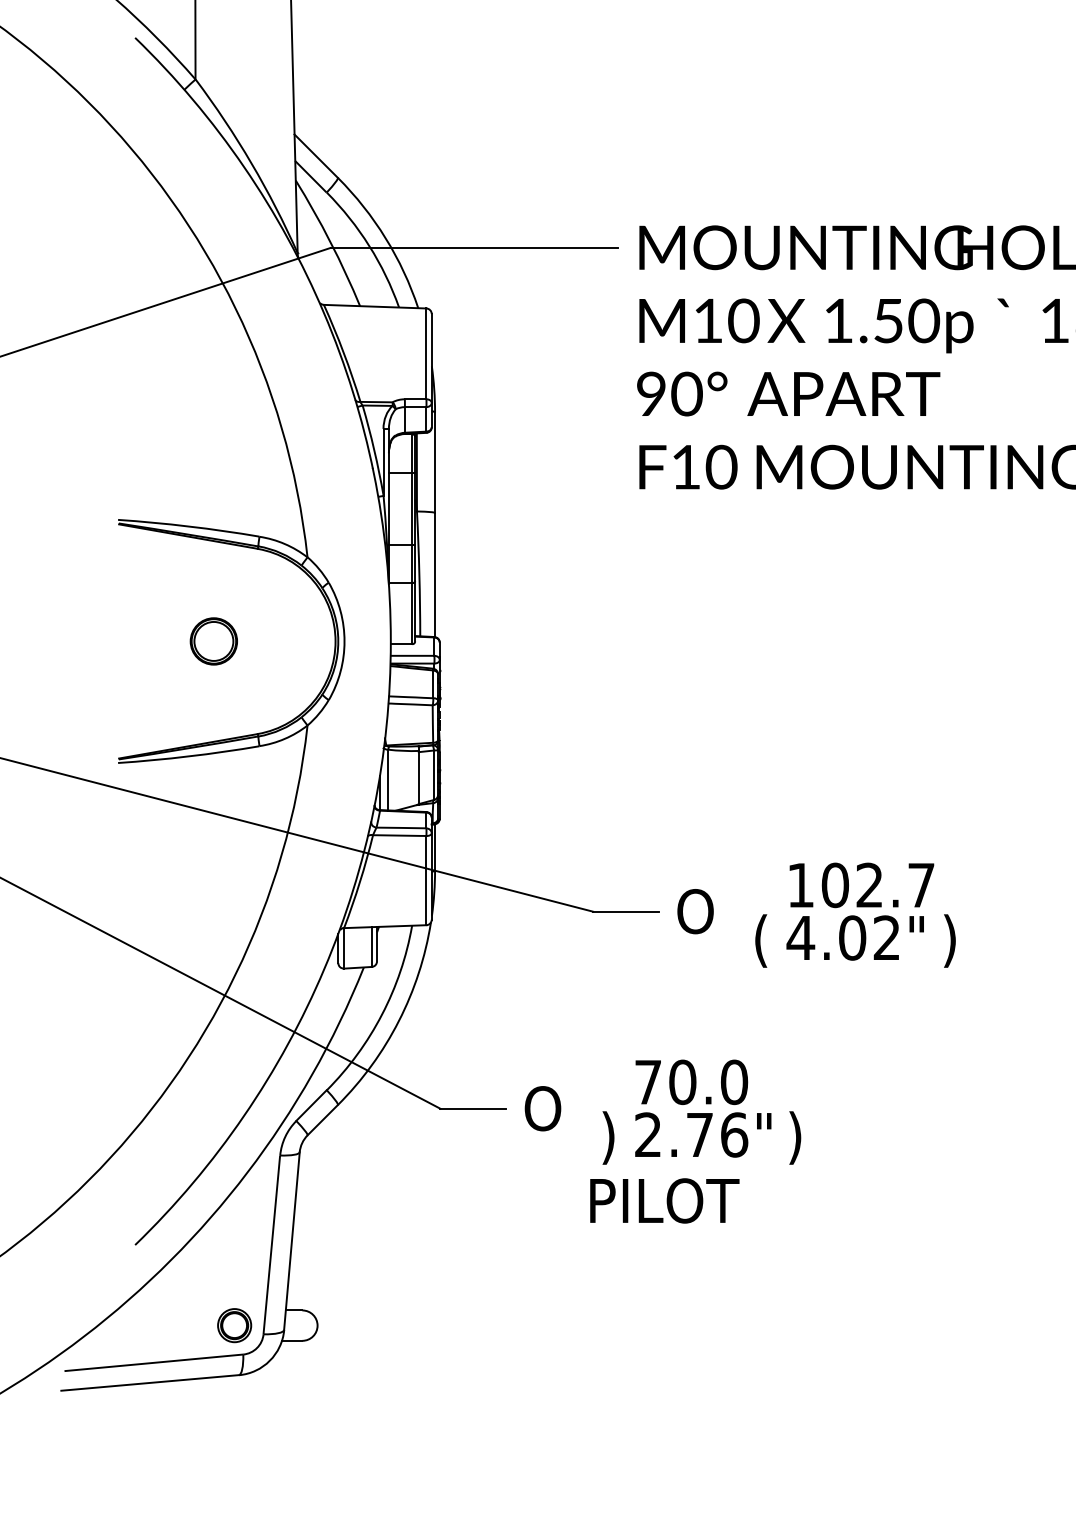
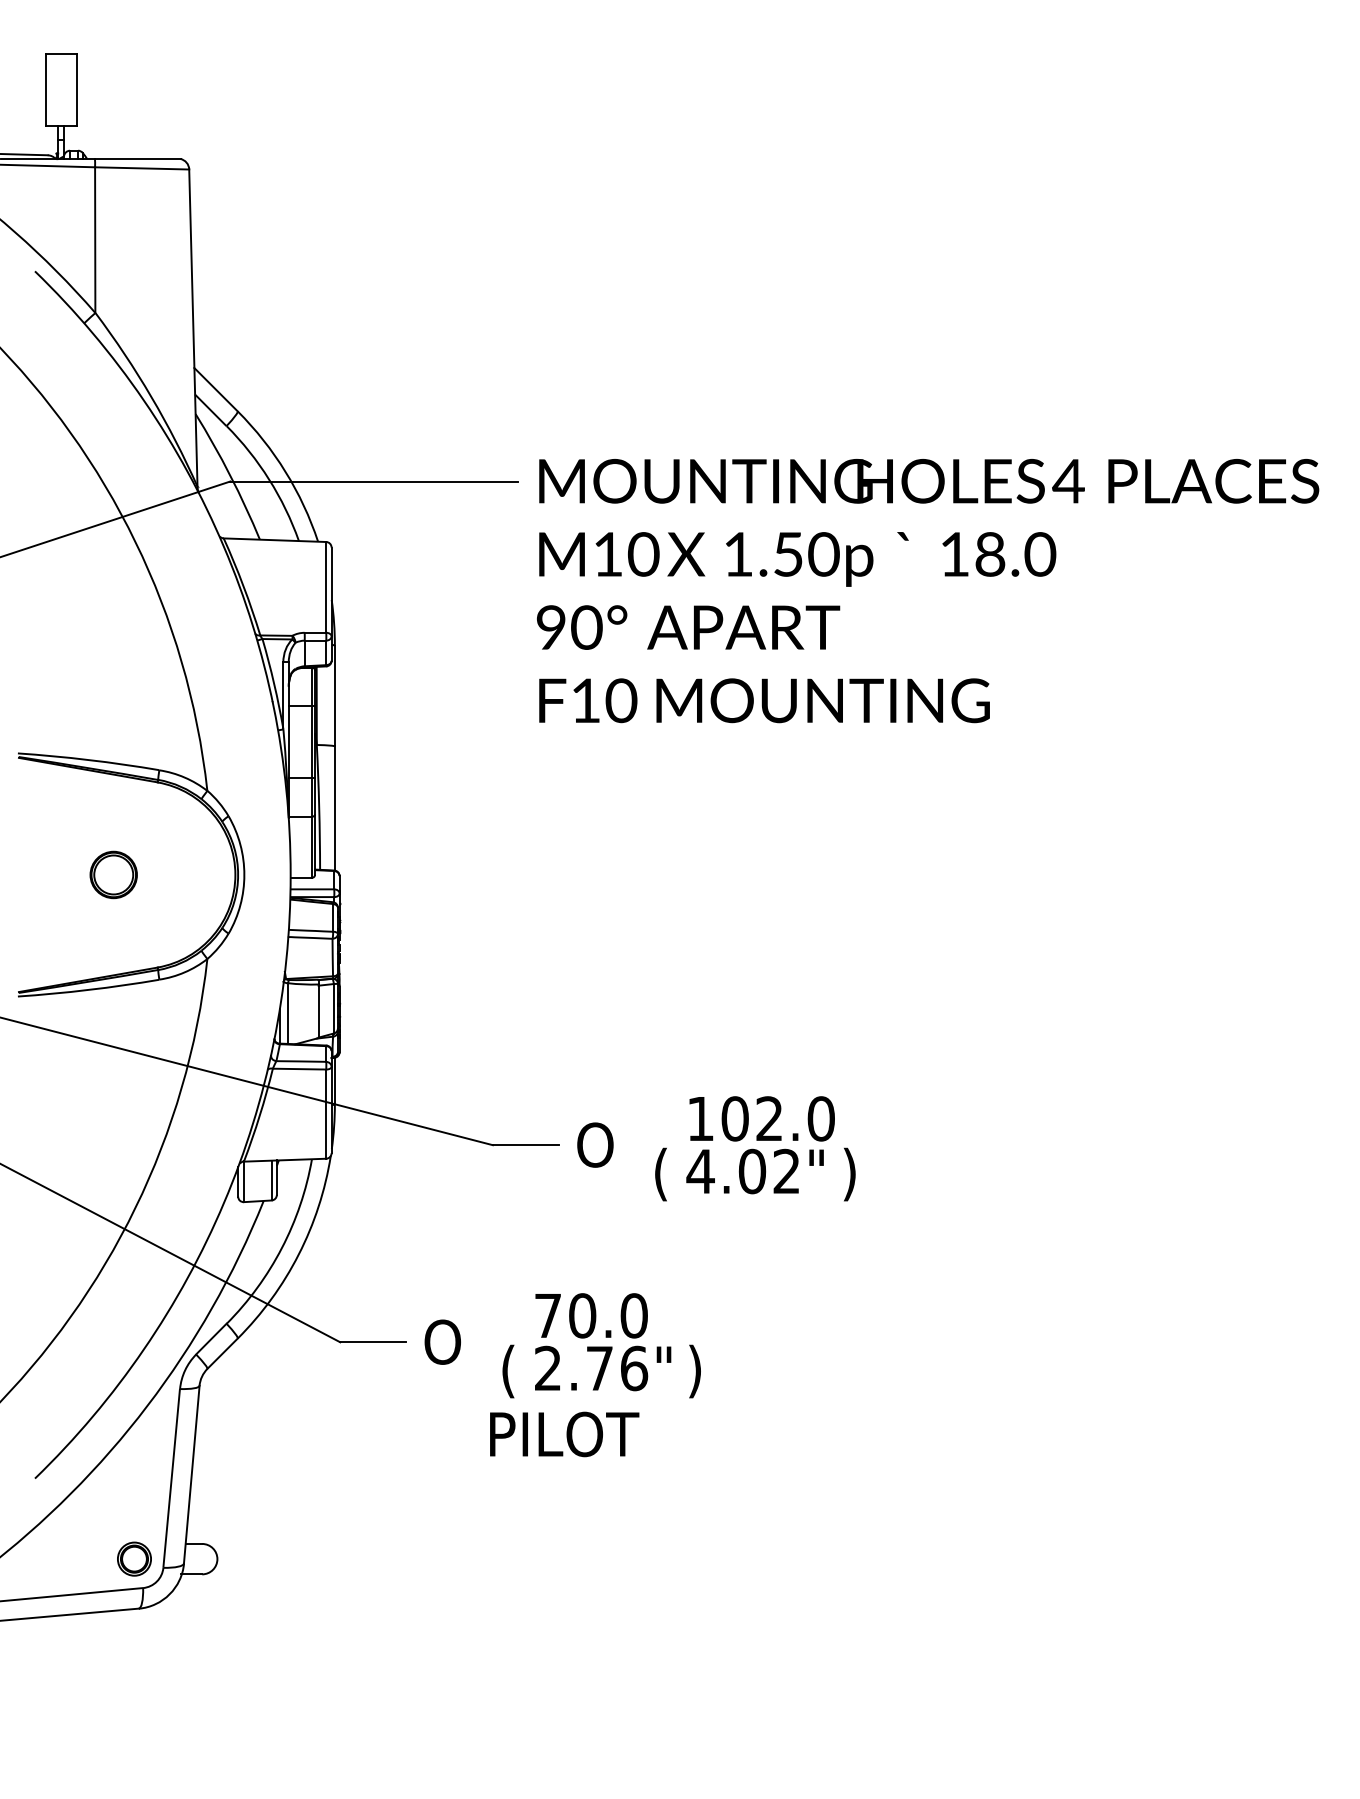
text: (920, 884) -> (820, 1118), 102.7 -> 102.0
text: (608, 1137) -> (508, 1371), ) -> (

